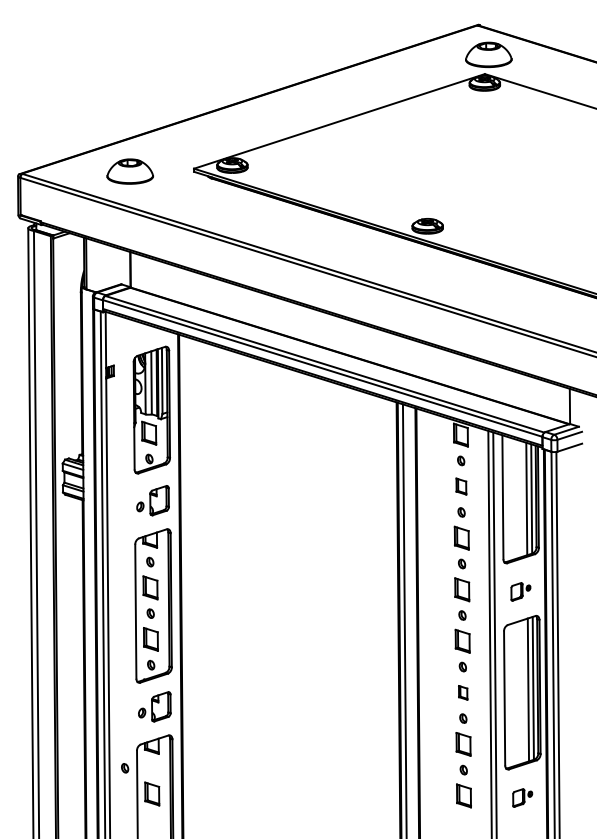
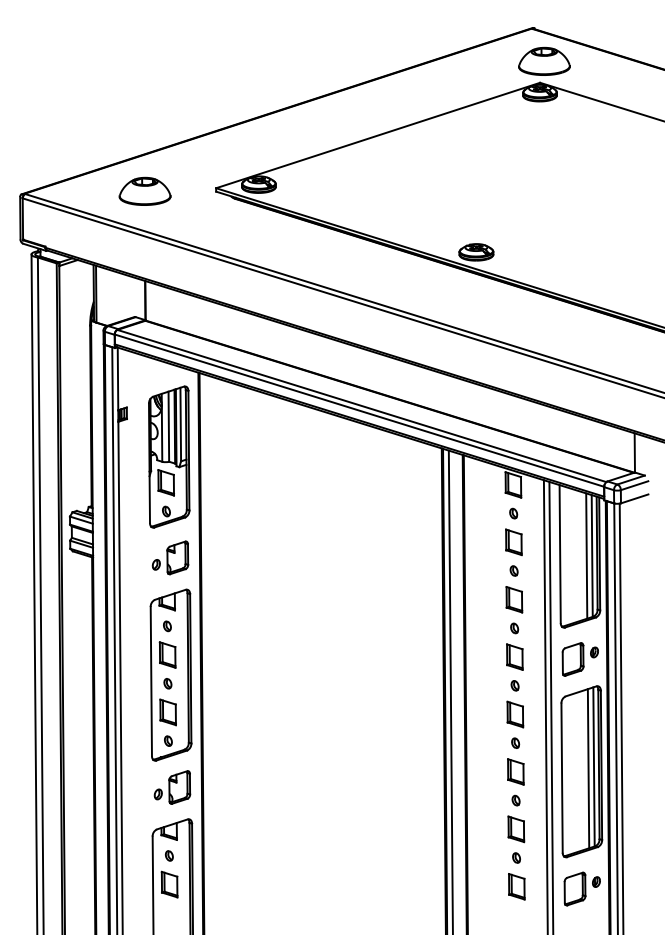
part: (461, 485) -> (513, 541), size x1.43
part: (520, 591) -> (579, 659), size x1.67
part: (462, 692) -> (515, 771), size x1.67
part: (125, 767) -> (169, 855), moved
part: (522, 797) -> (581, 888), size x1.67

